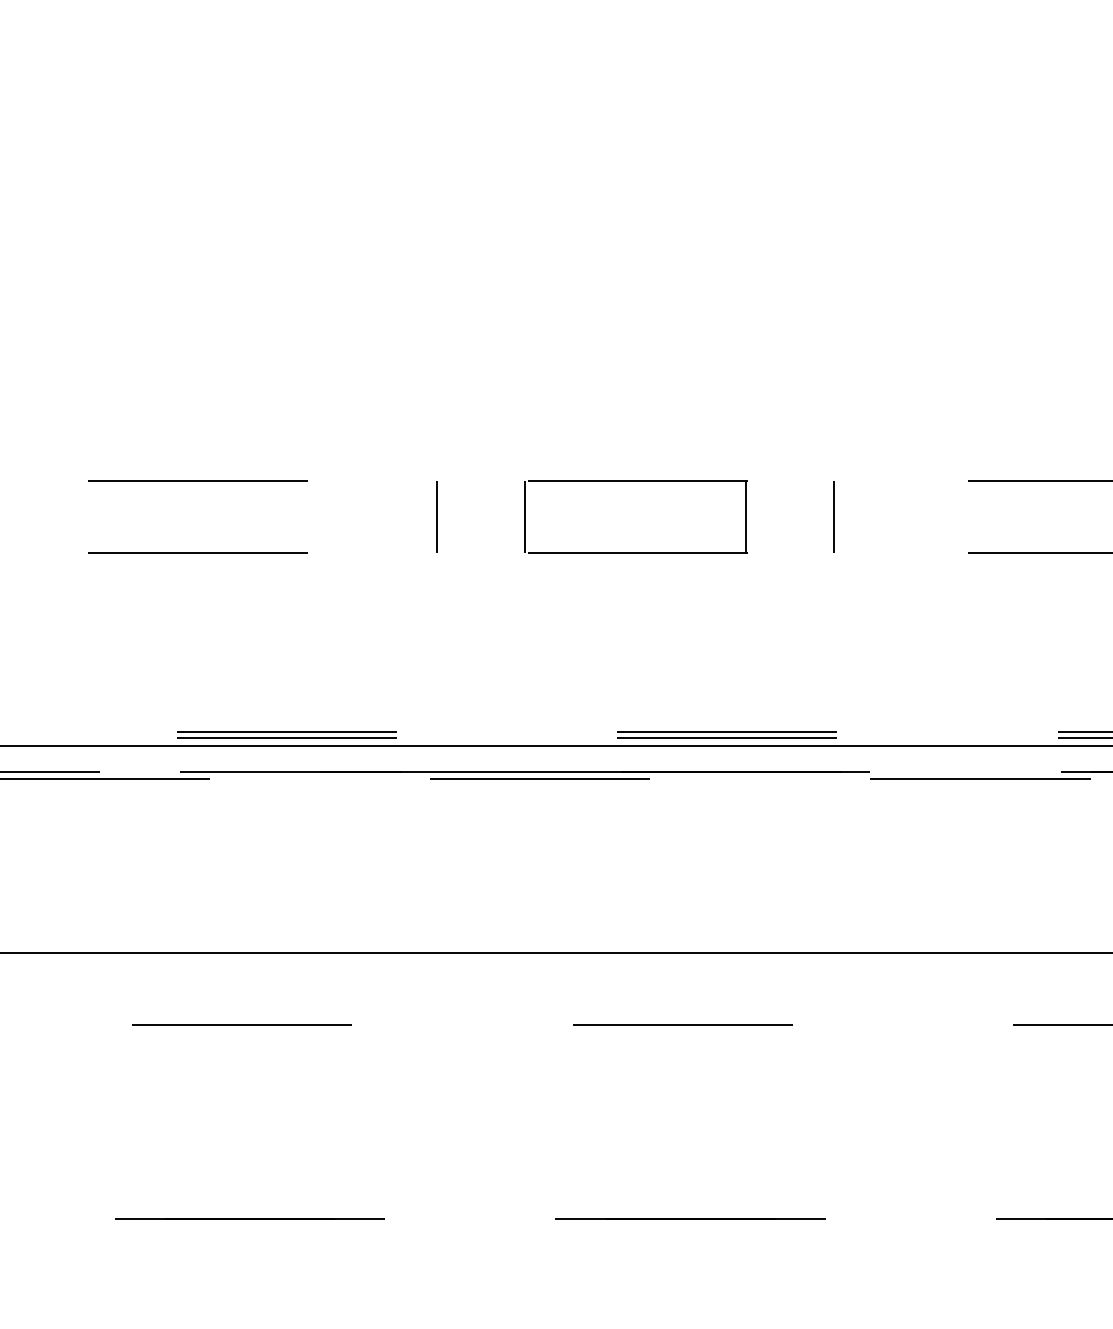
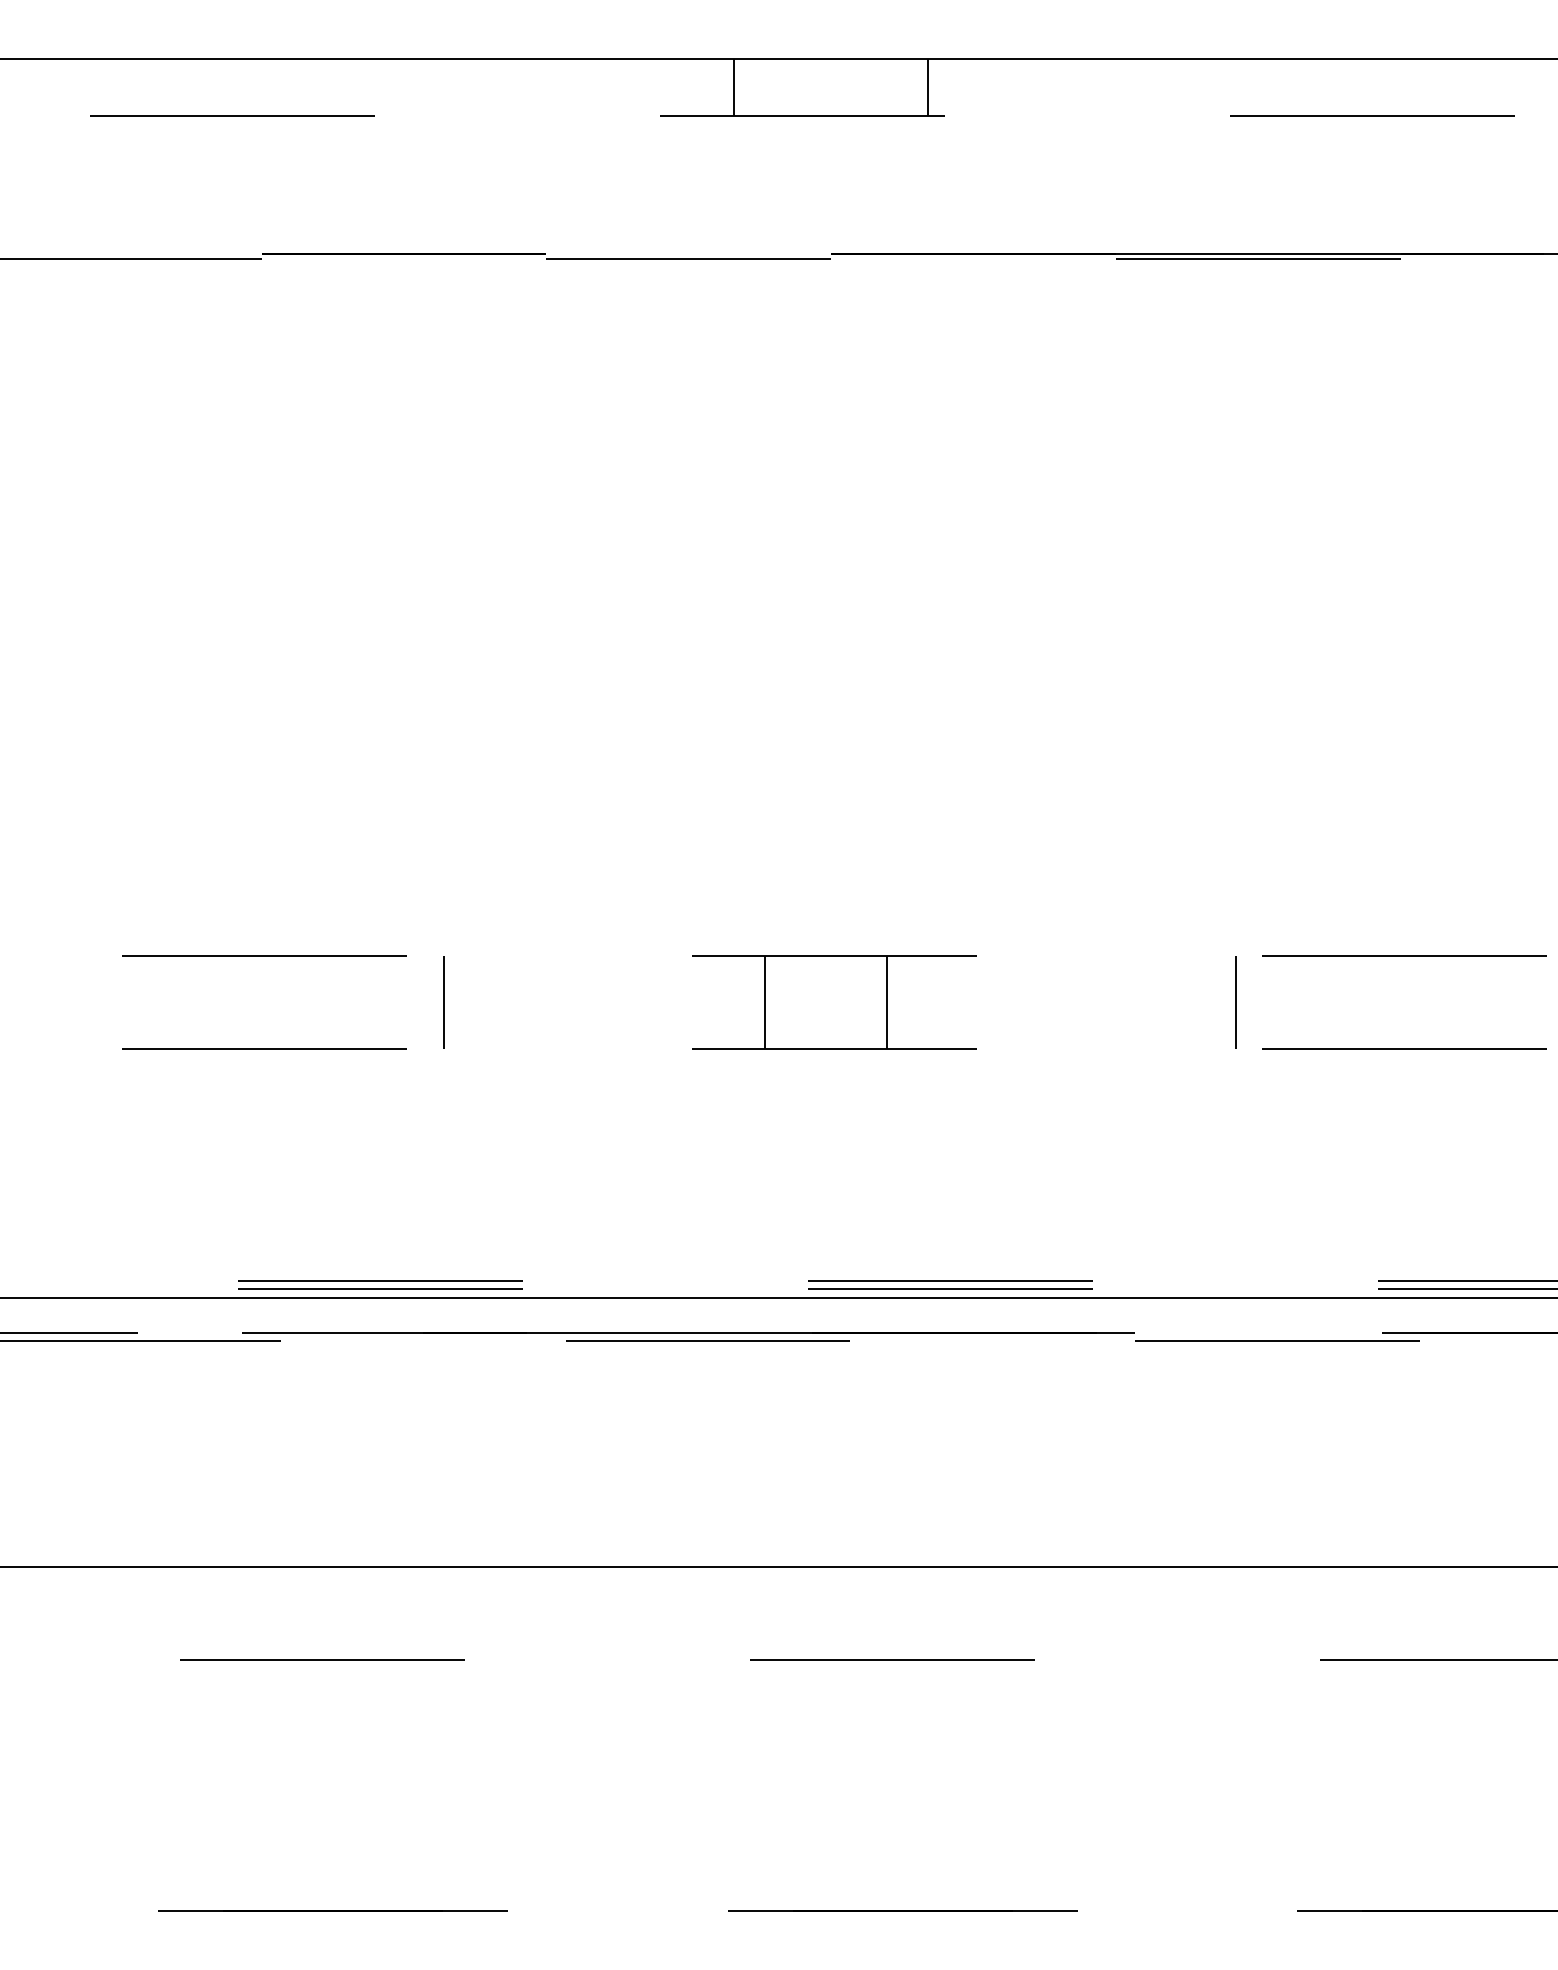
line: (437, 516) -> (443, 1002), moved
line: (525, 516) -> (764, 1002), moved
line: (745, 516) -> (886, 1002), moved
line: (833, 516) -> (1235, 1002), moved

